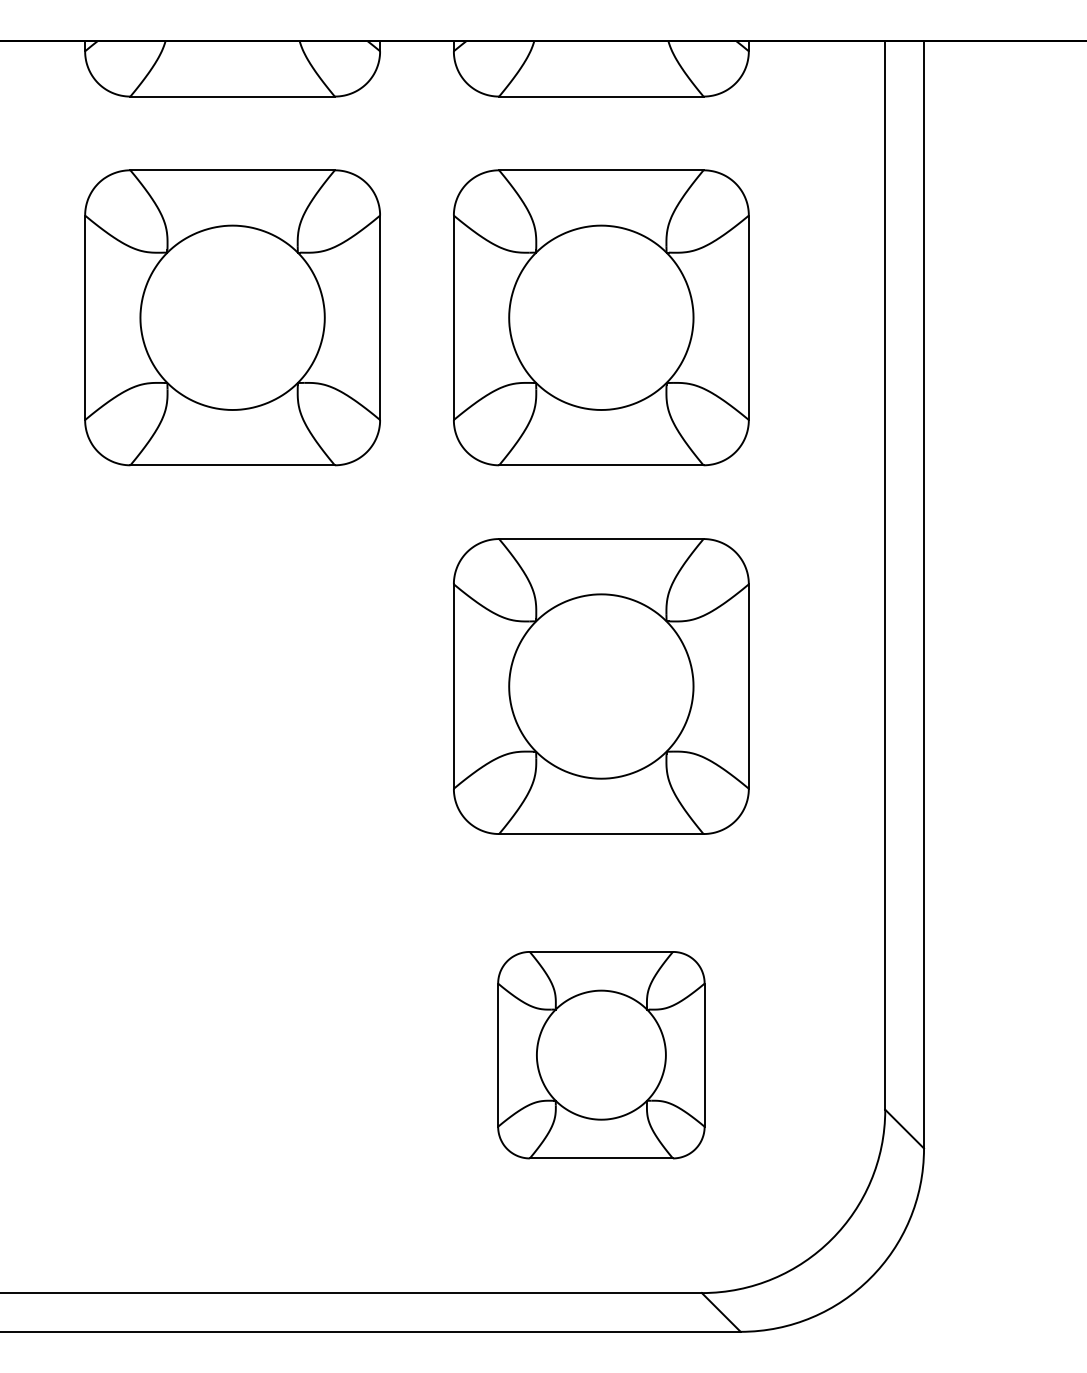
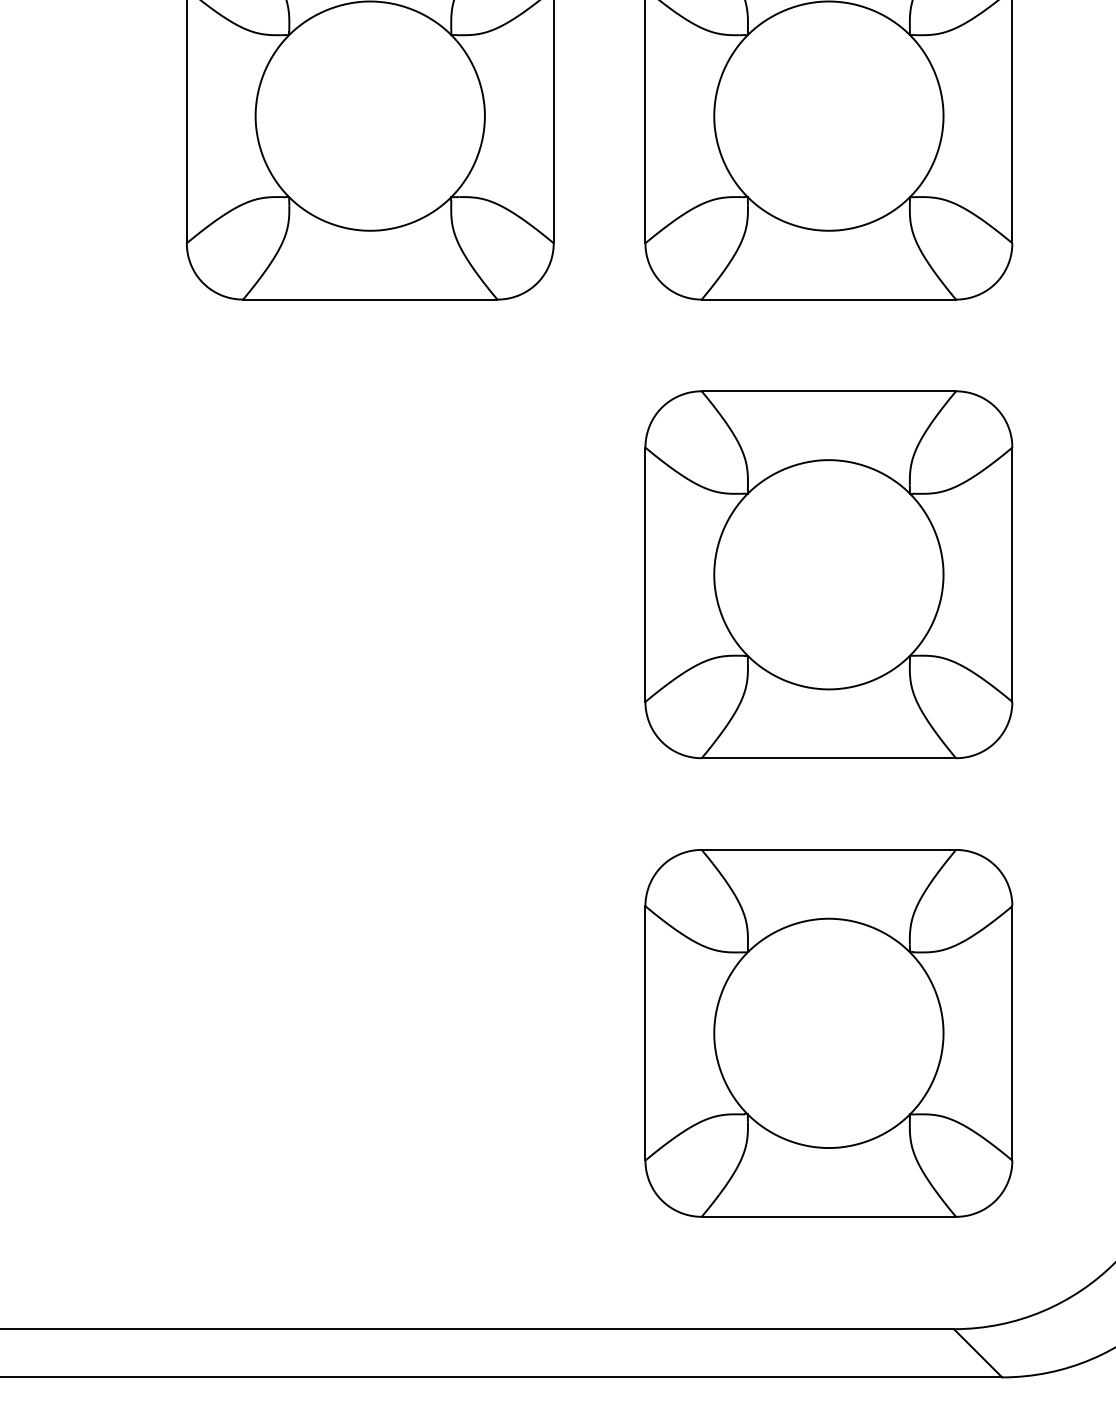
part: (601, 1054) -> (829, 1032), size x1.43

